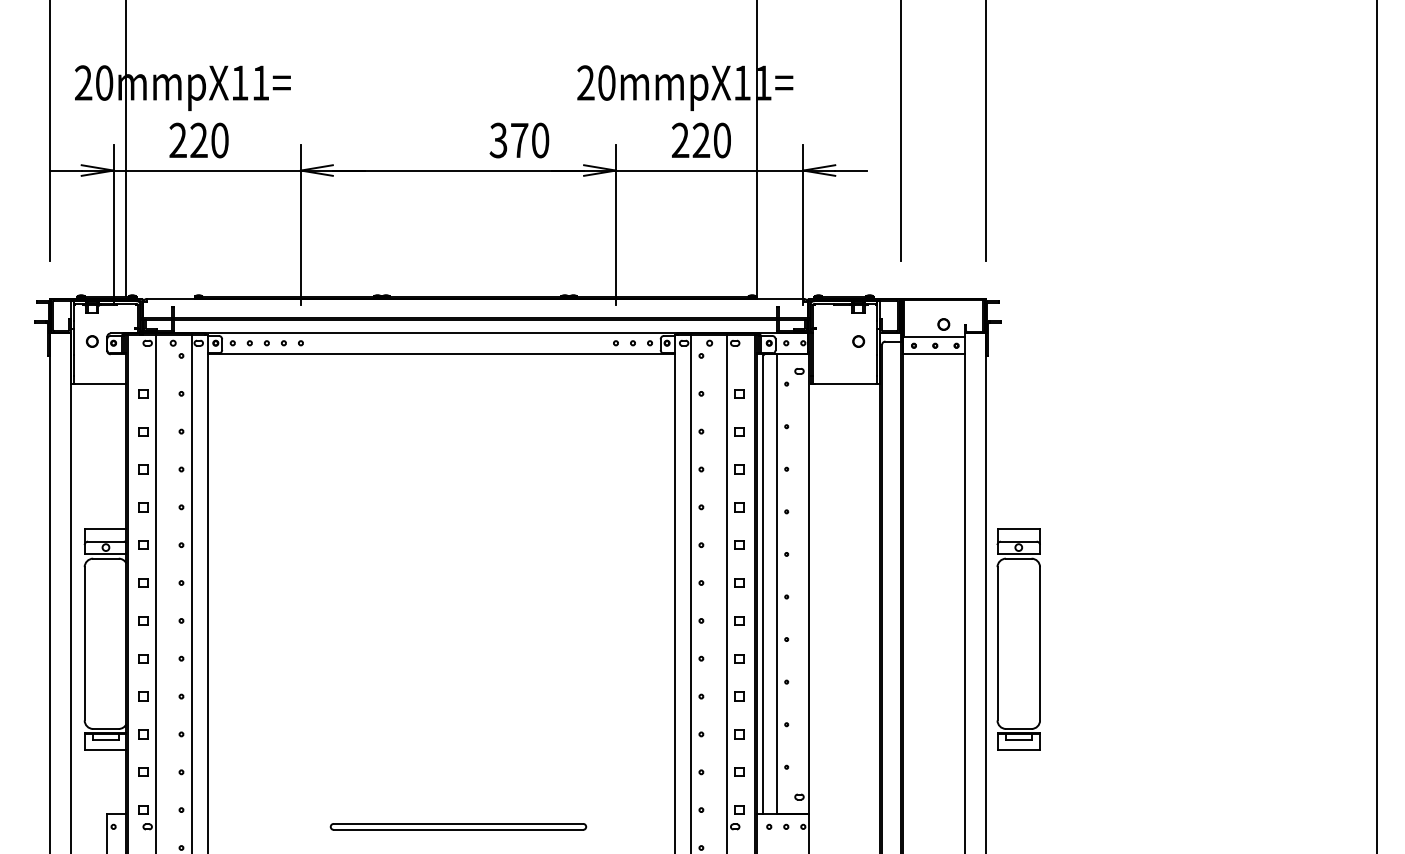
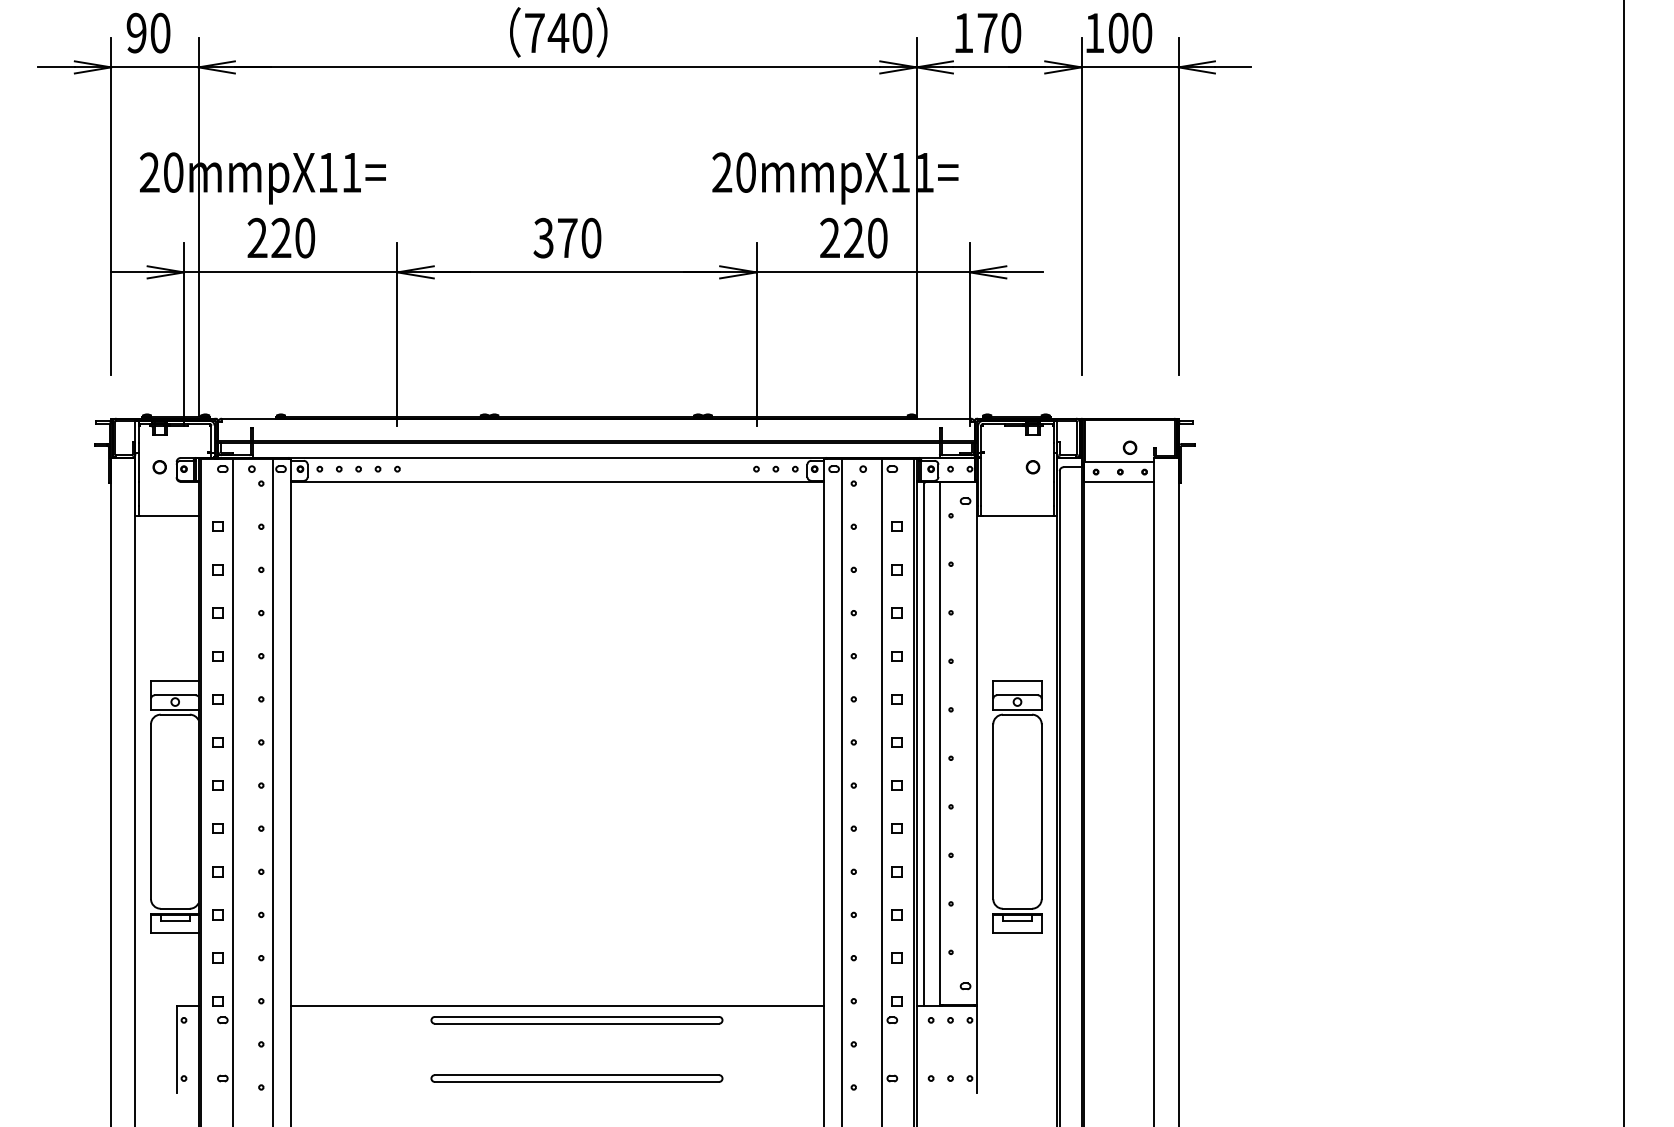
text: (519, 139) -> (567, 237), moved
part: (1018, 639) -> (1017, 806), moved
line: (441, 813) -> (557, 1005), added

